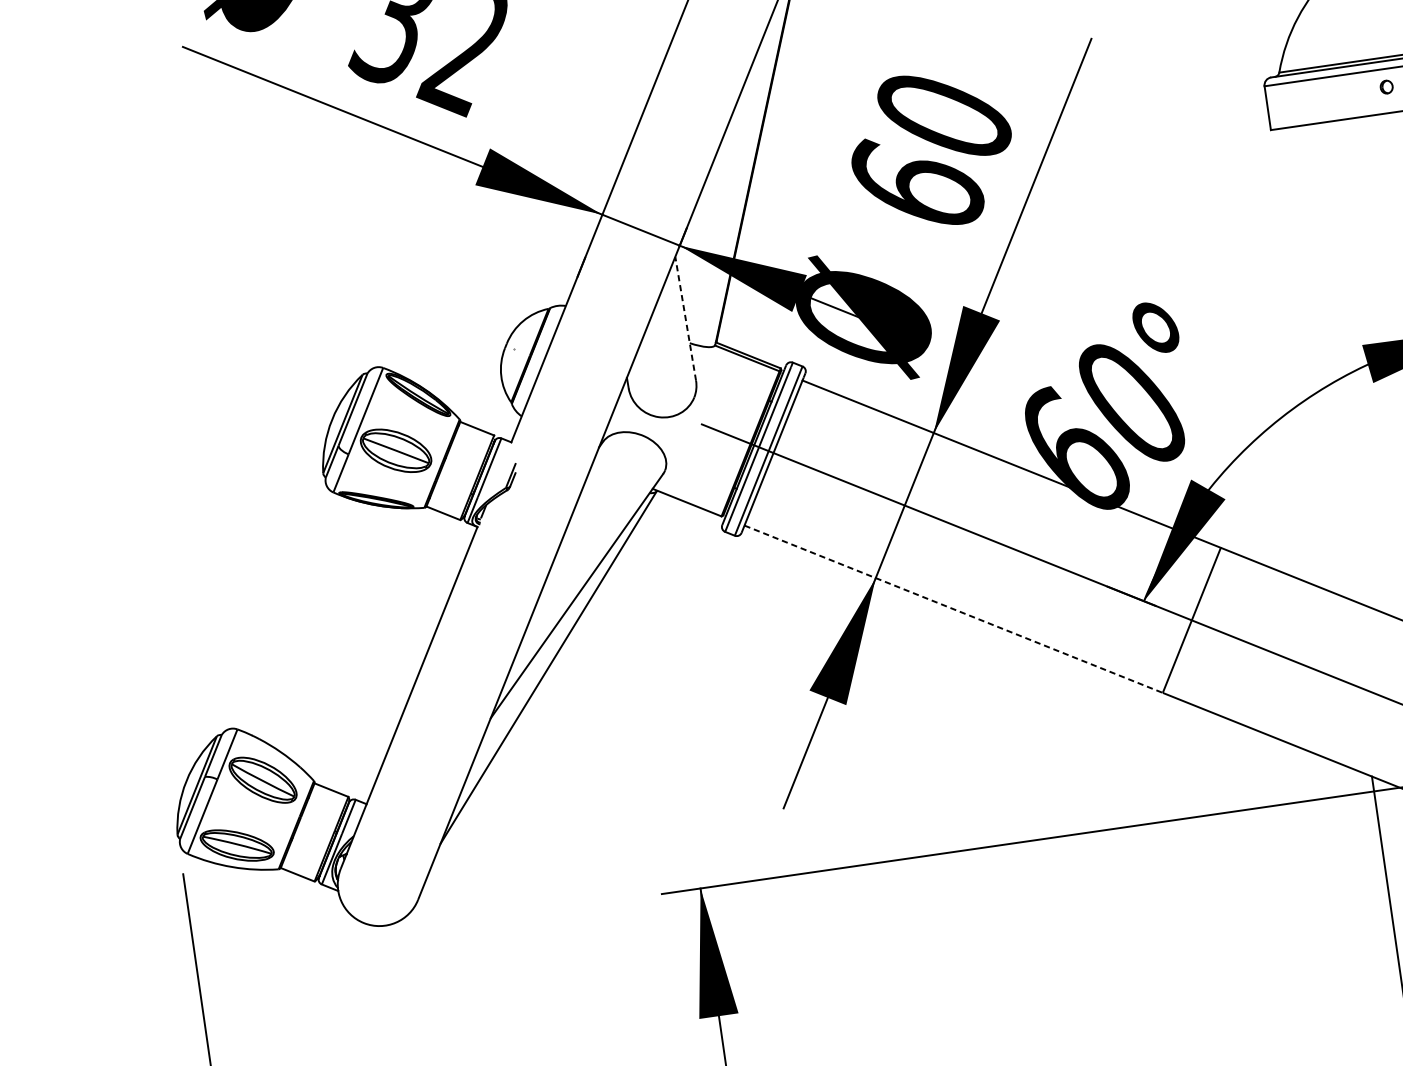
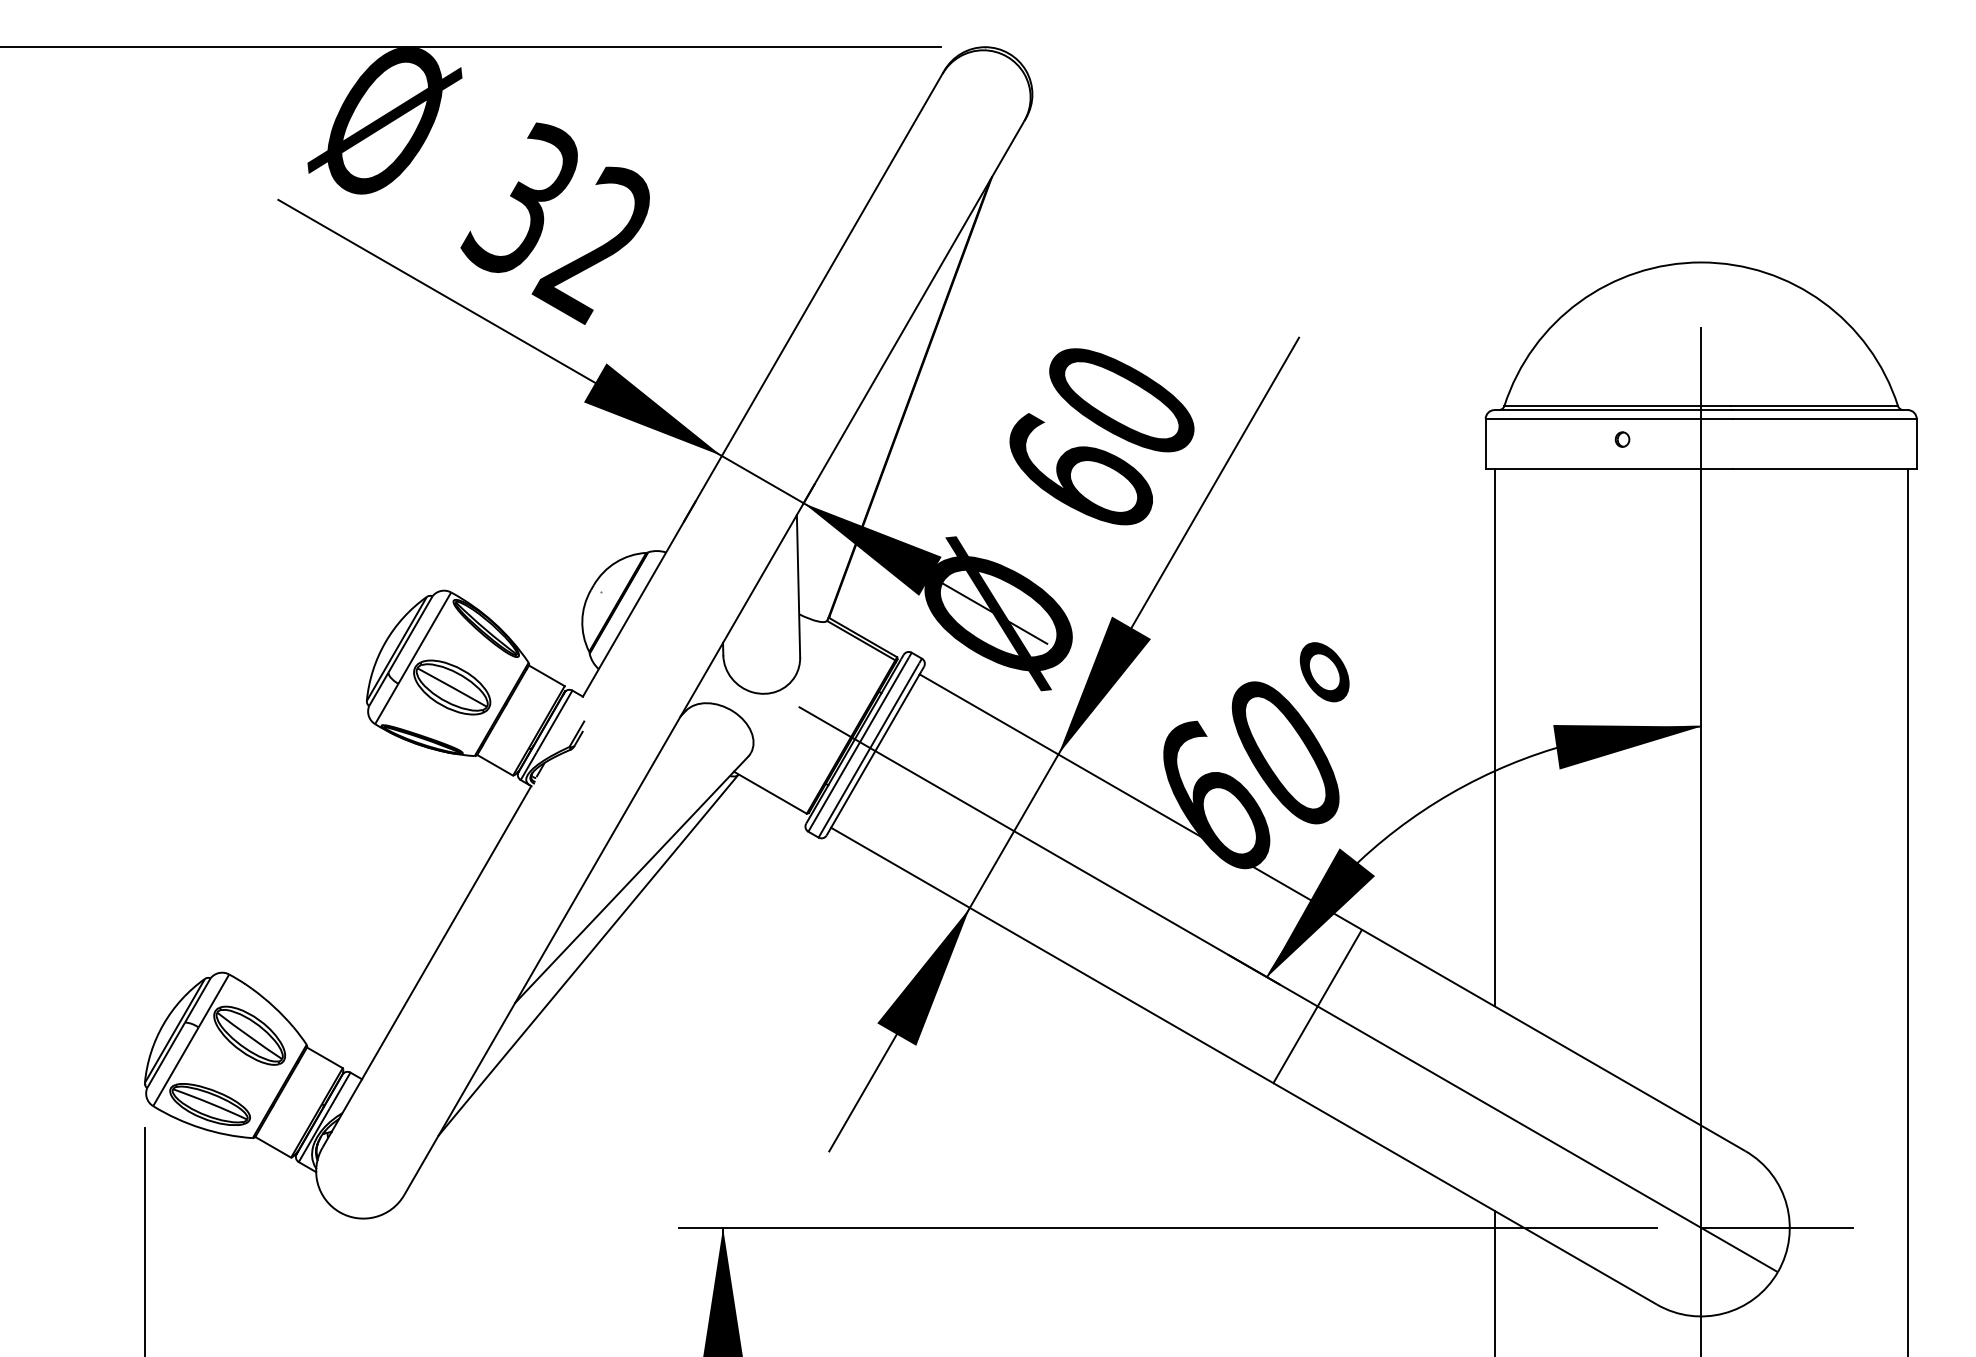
line: (685, 318) -> (798, 585), dashed -> solid
line: (1312, 363) -> (1494, 737), added
line: (953, 609) -> (1052, 955), dashed -> solid

